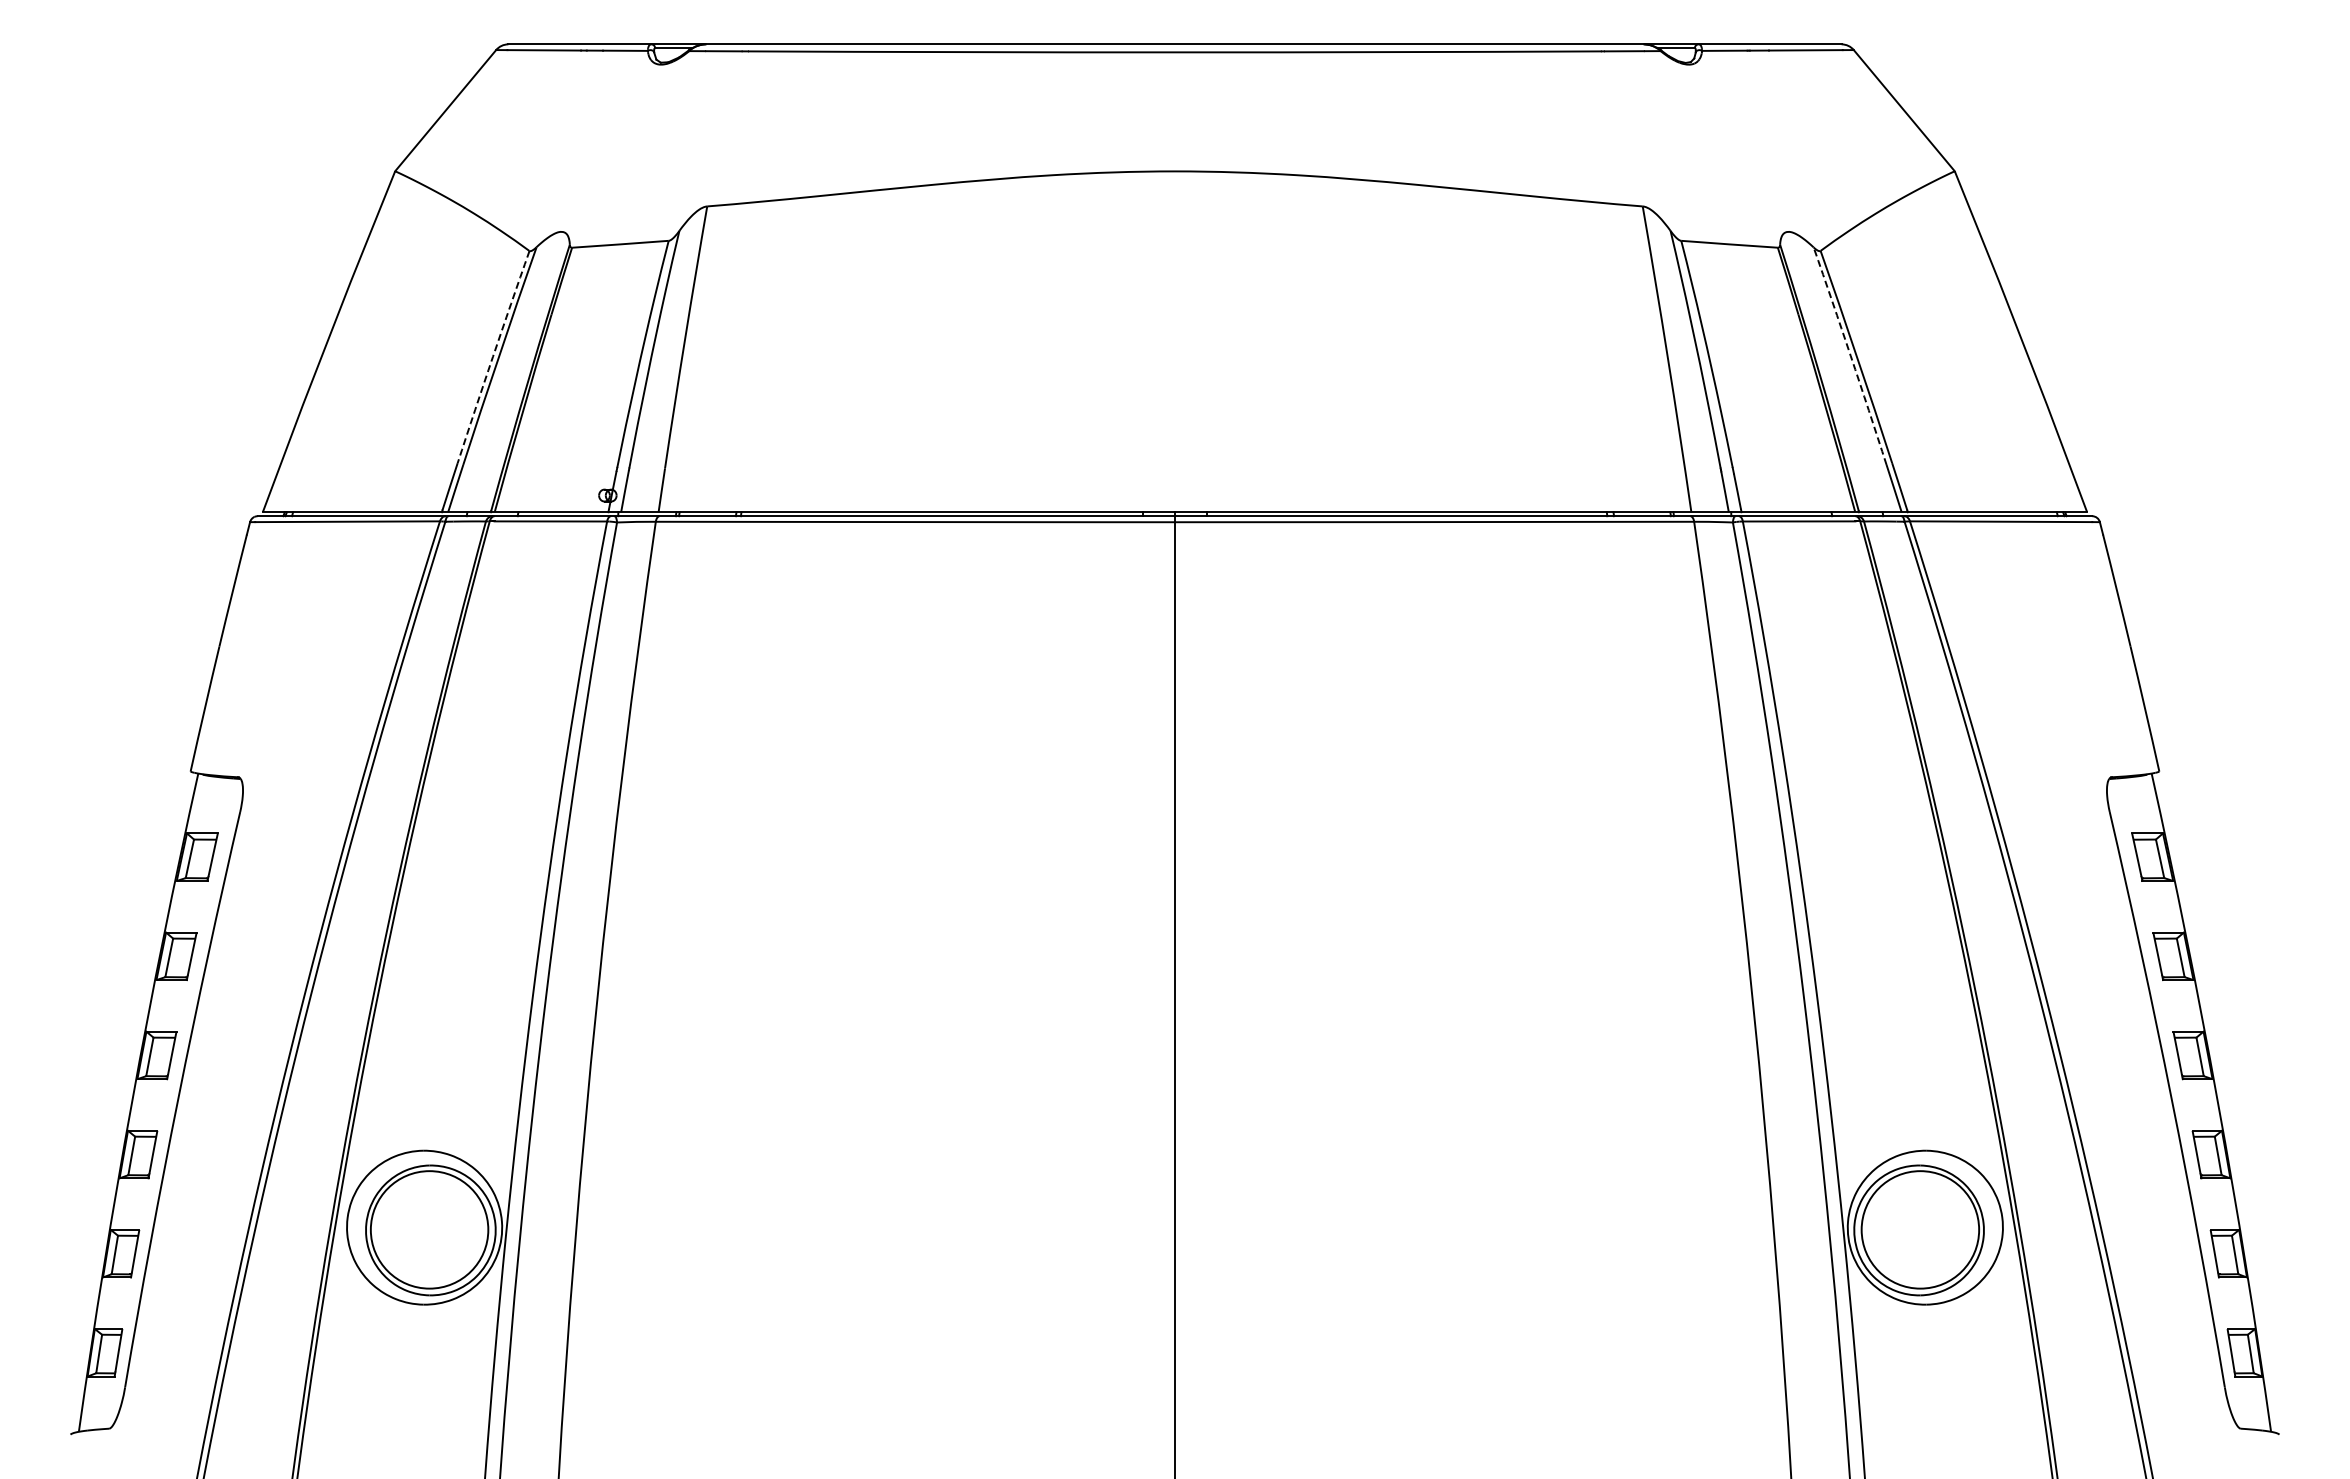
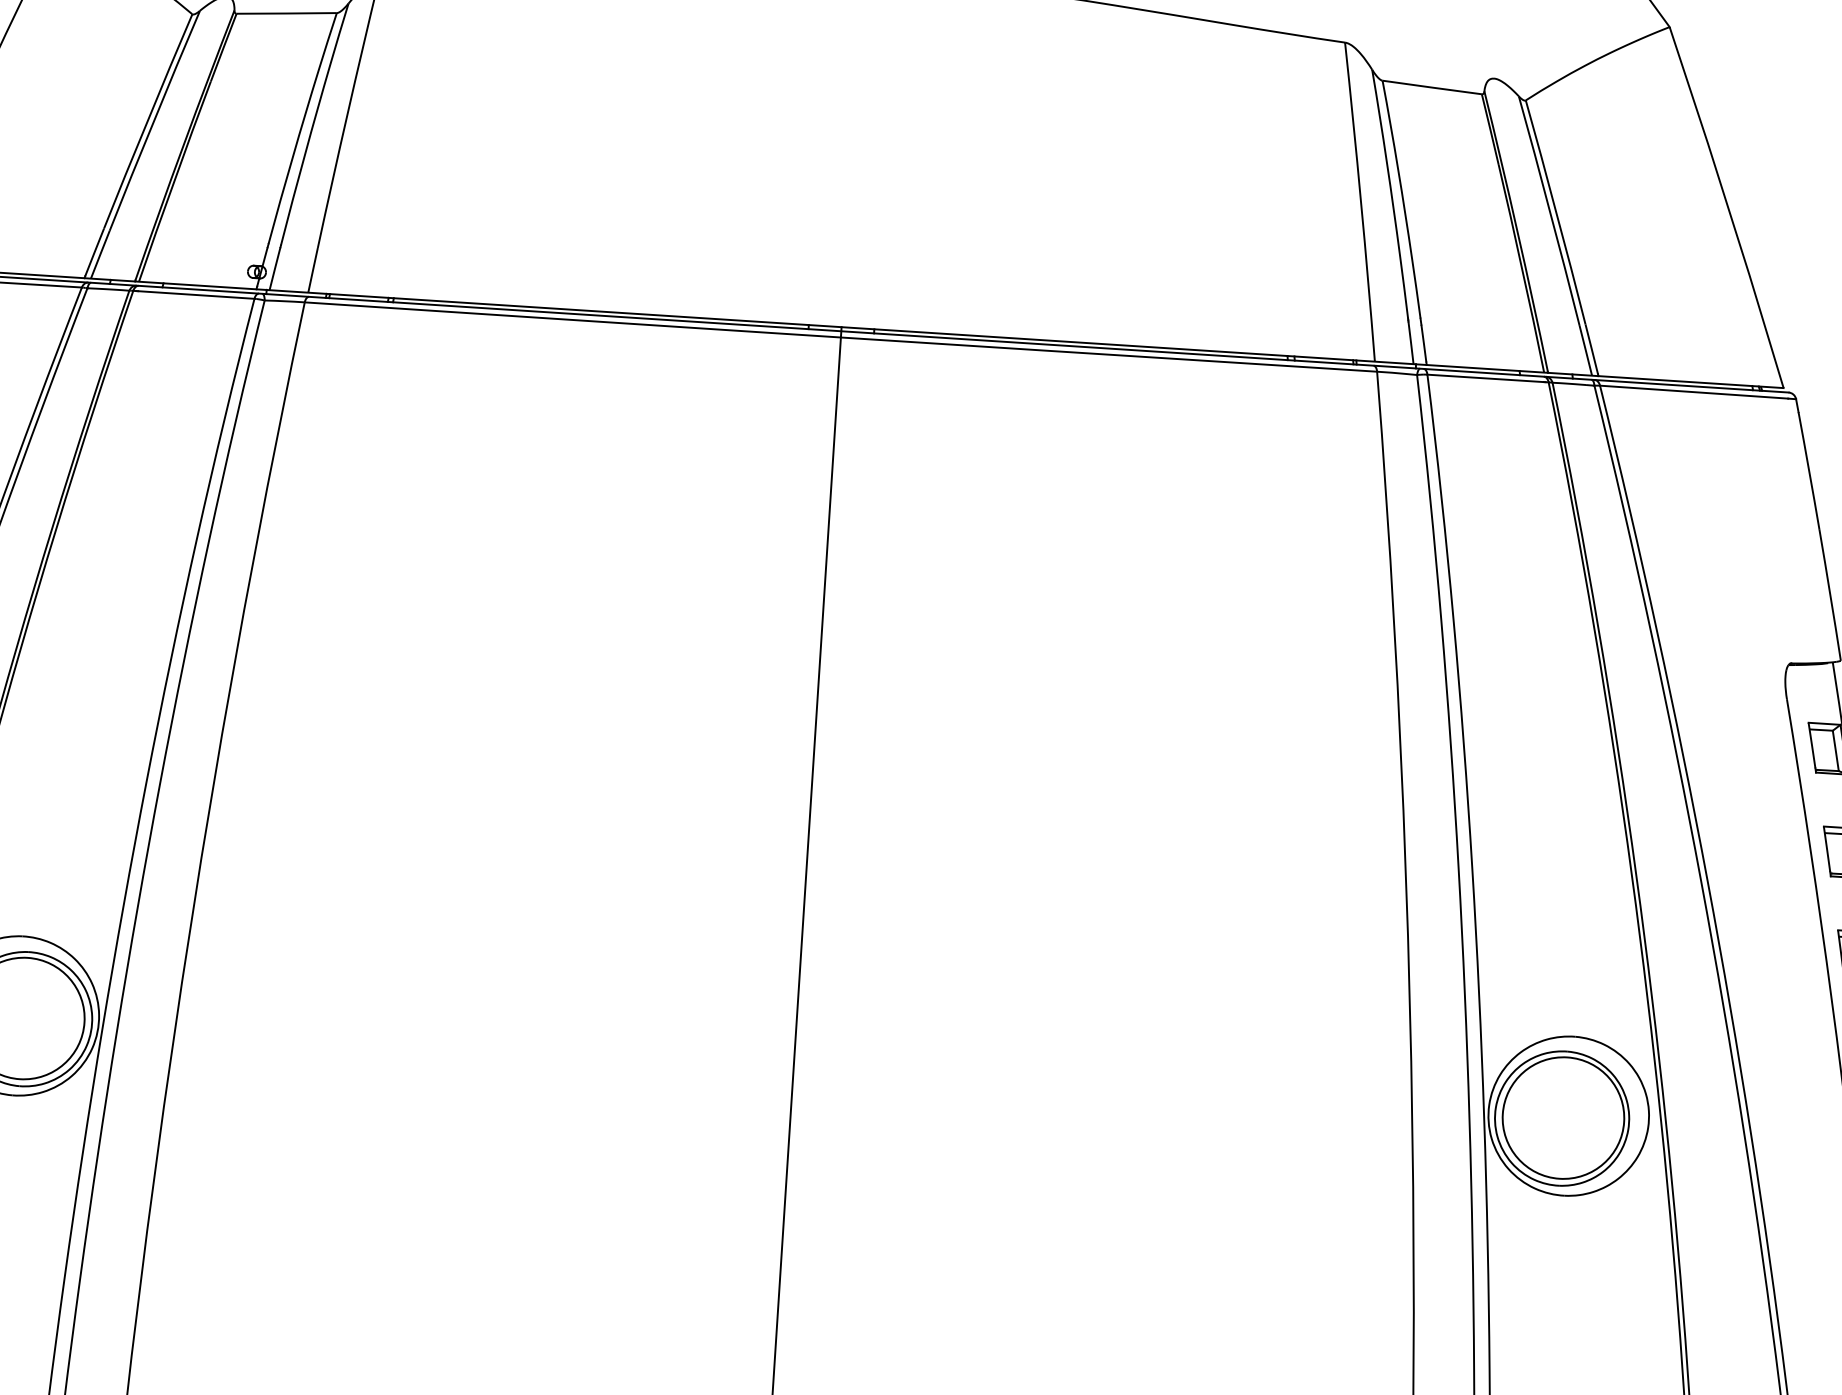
arc: (492, 356) -> (147, 120), dashed -> solid
arc: (1850, 356) -> (1549, 211), dashed -> solid

